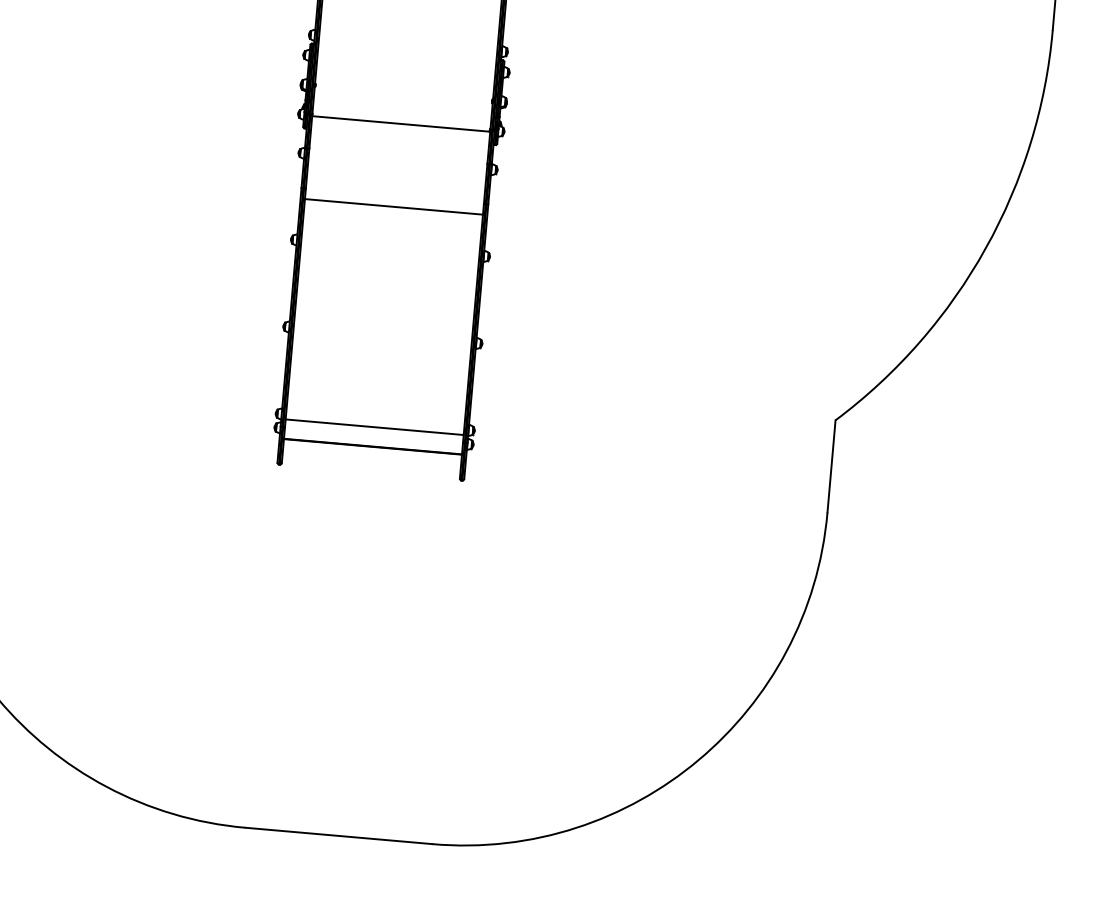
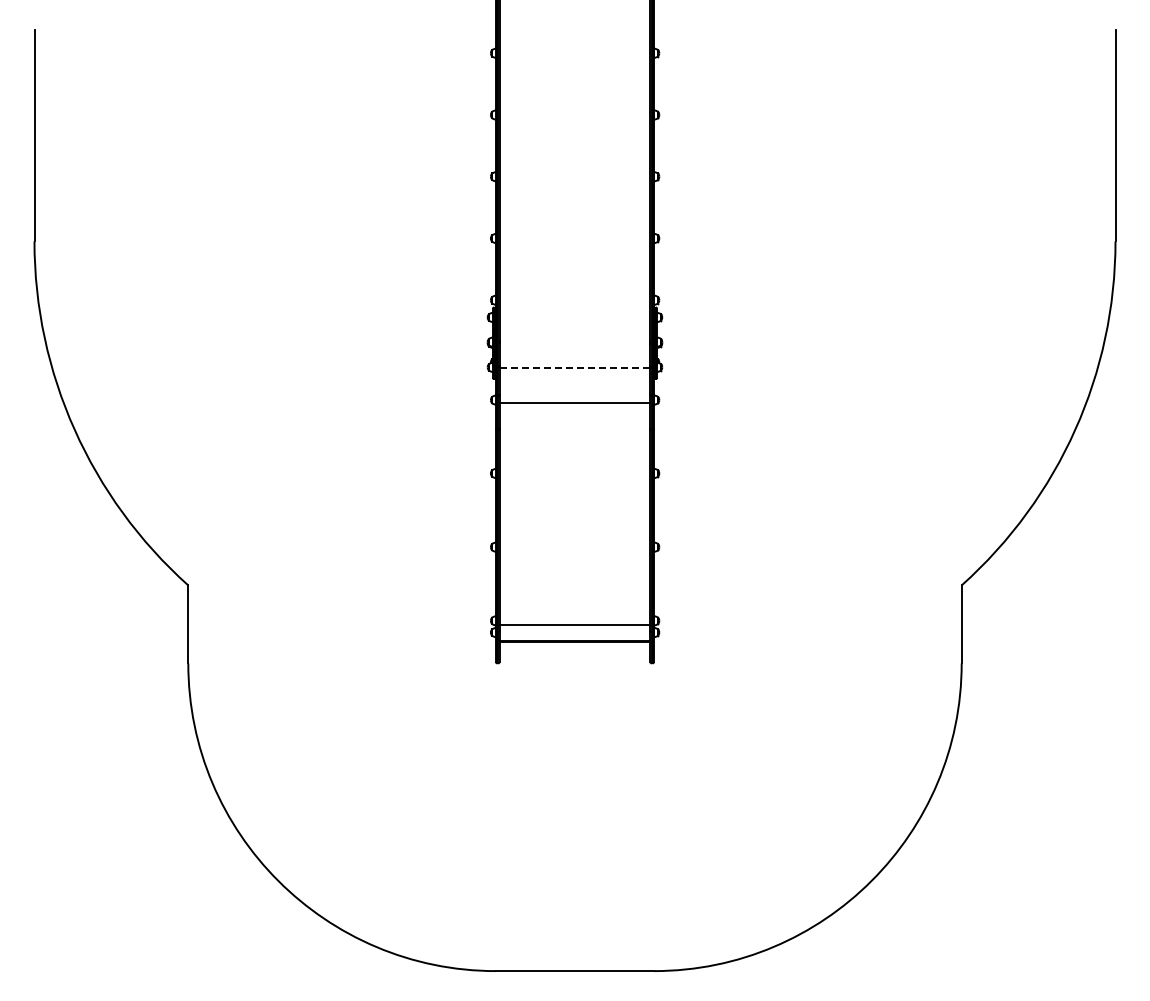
line: (401, 124) -> (575, 368), solid -> dashed
line: (393, 206) -> (574, 402), moved

